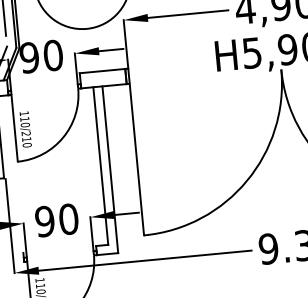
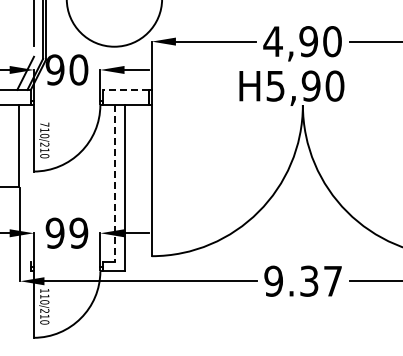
line: (102, 70) -> (126, 89), solid -> dashed
text: (24, 113) -> (44, 124), 110/210 -> 710/210
line: (100, 165) -> (115, 183), solid -> dashed
text: (68, 218) -> (78, 232), 90 -> 99

